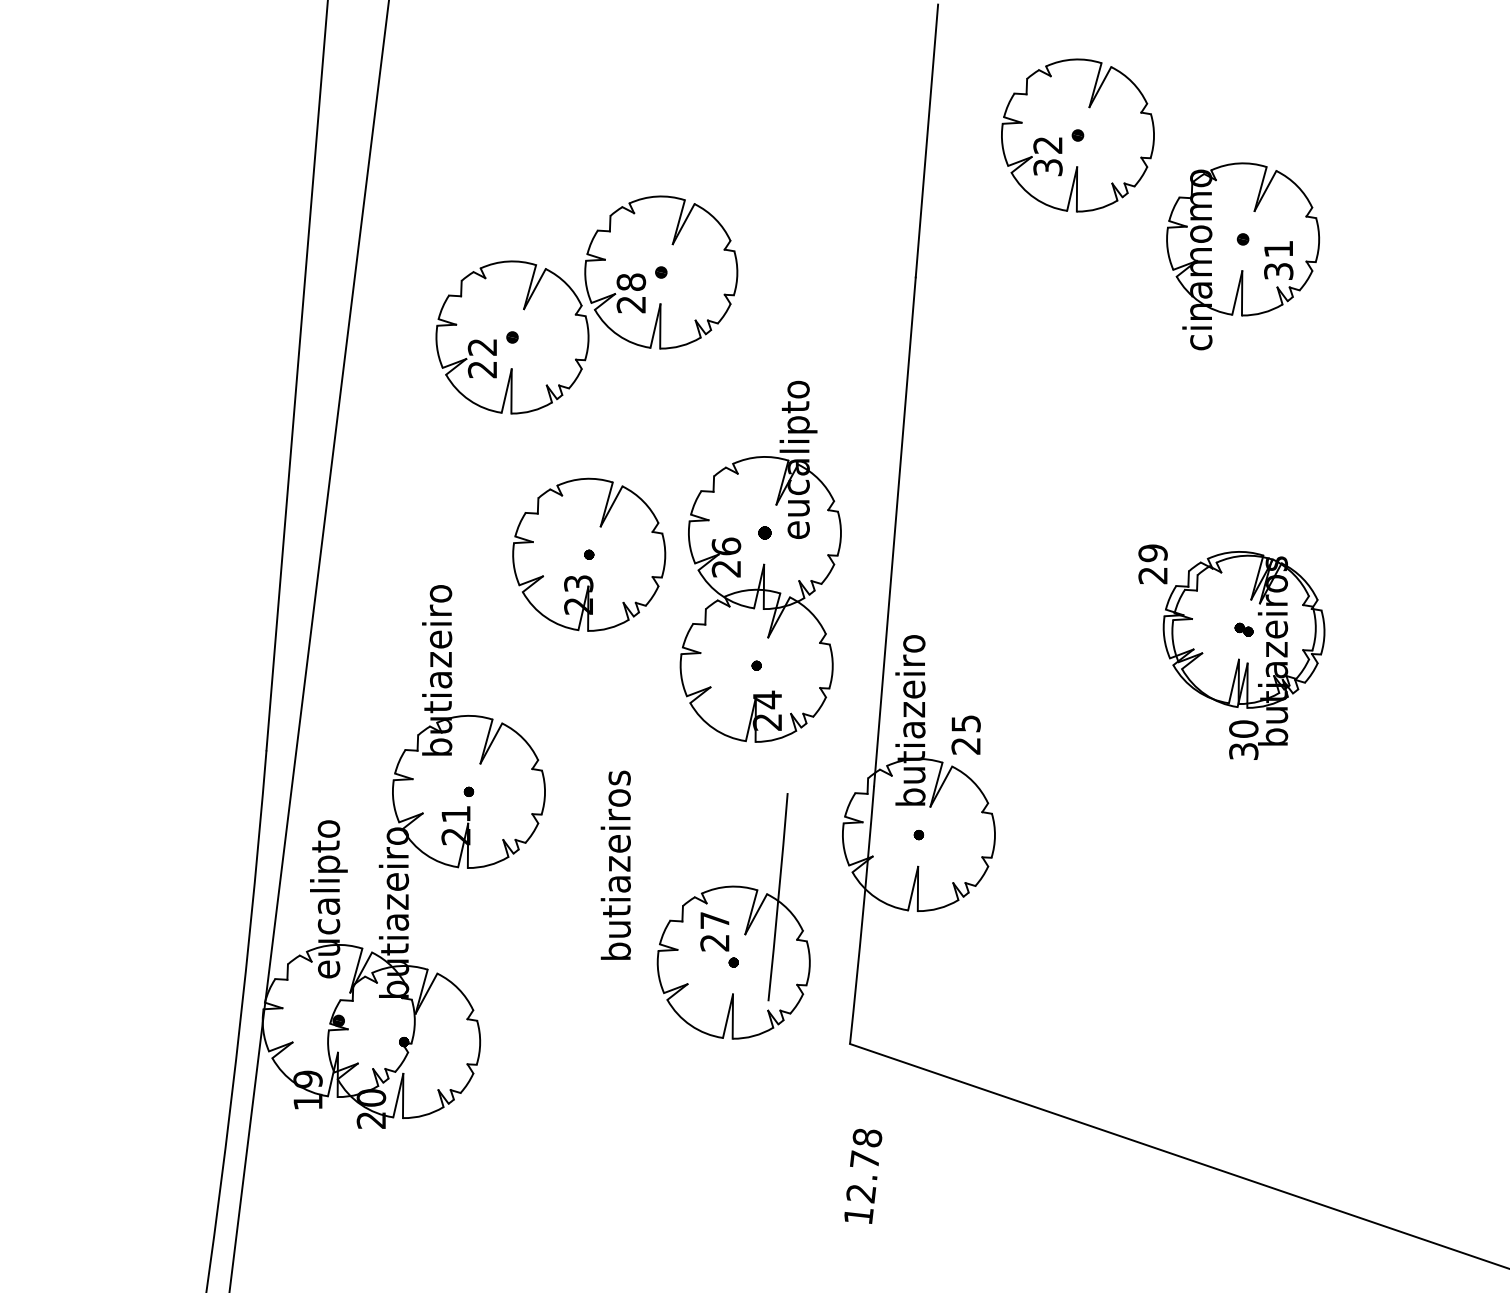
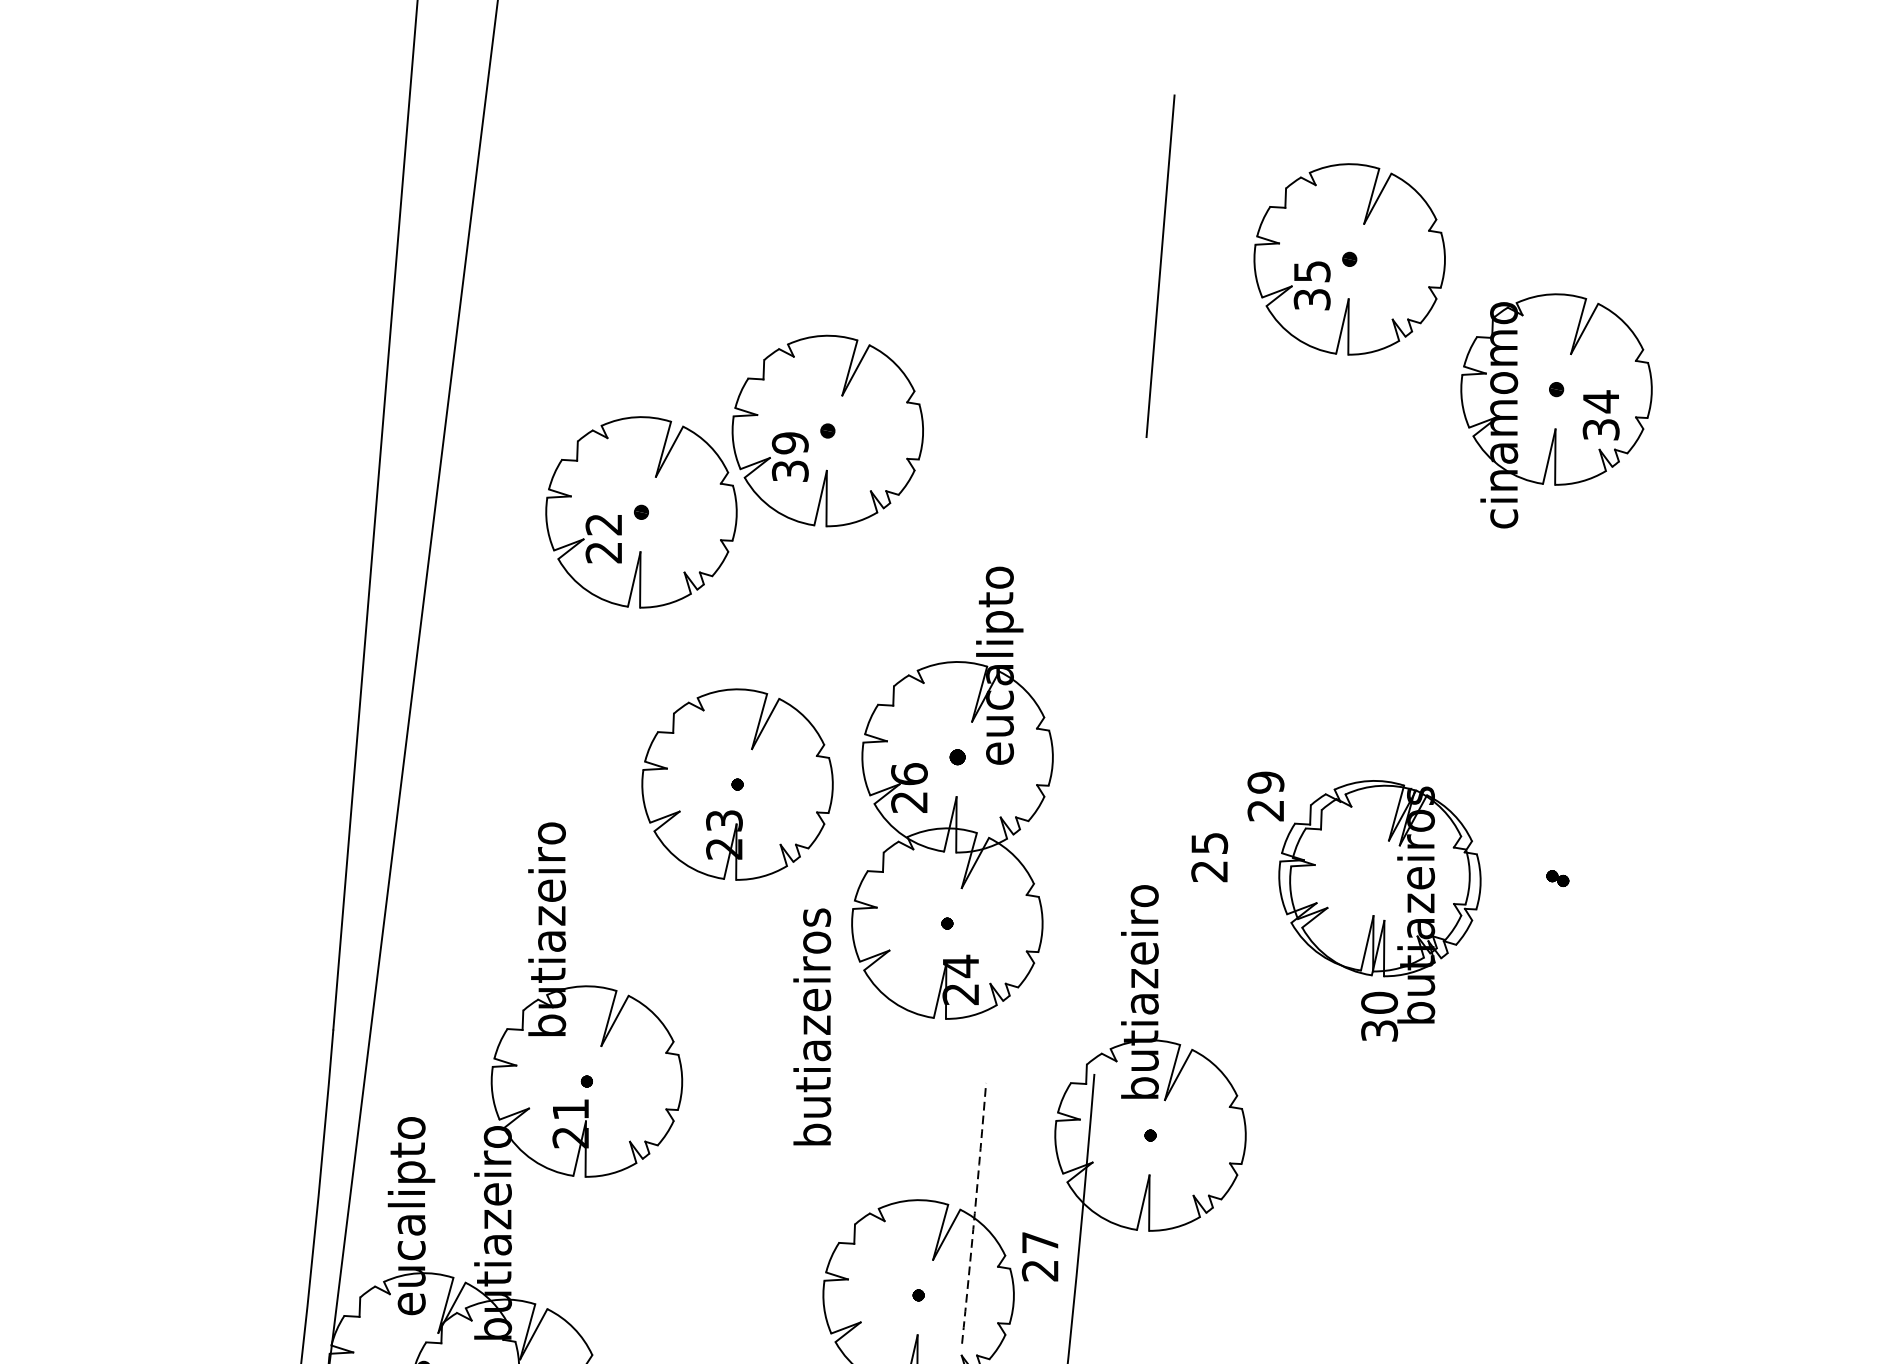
text: (1047, 145) -> (1311, 271), 32 -> 35
text: (1278, 248) -> (1600, 400), 31 -> 34
text: (631, 293) -> (790, 457), 28 -> 39
line: (894, 531) -> (1119, 755), removed
part: (1231, 651) -> (1364, 905), moved
text: (965, 734) -> (1208, 856), moved
text: (615, 864) -> (811, 1025), moved
arc: (778, 897) -> (974, 1213), solid -> dashed
text: (714, 931) -> (1039, 1256), moved

